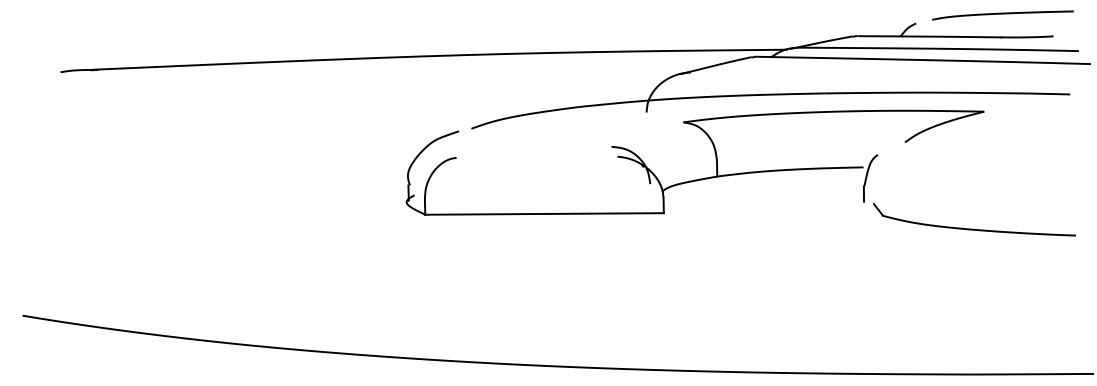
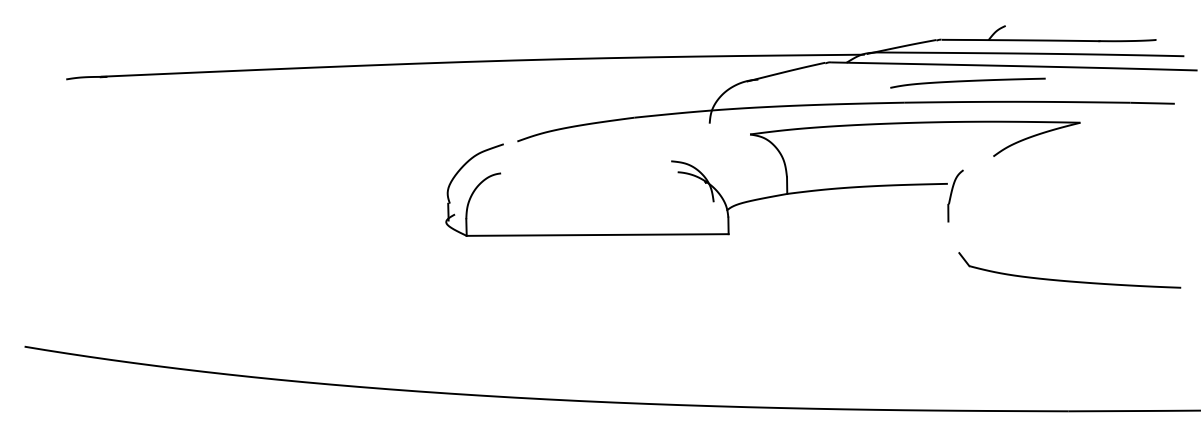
curve: (1002, 14) -> (967, 81), moved
part: (974, 228) -> (1069, 280), moved

